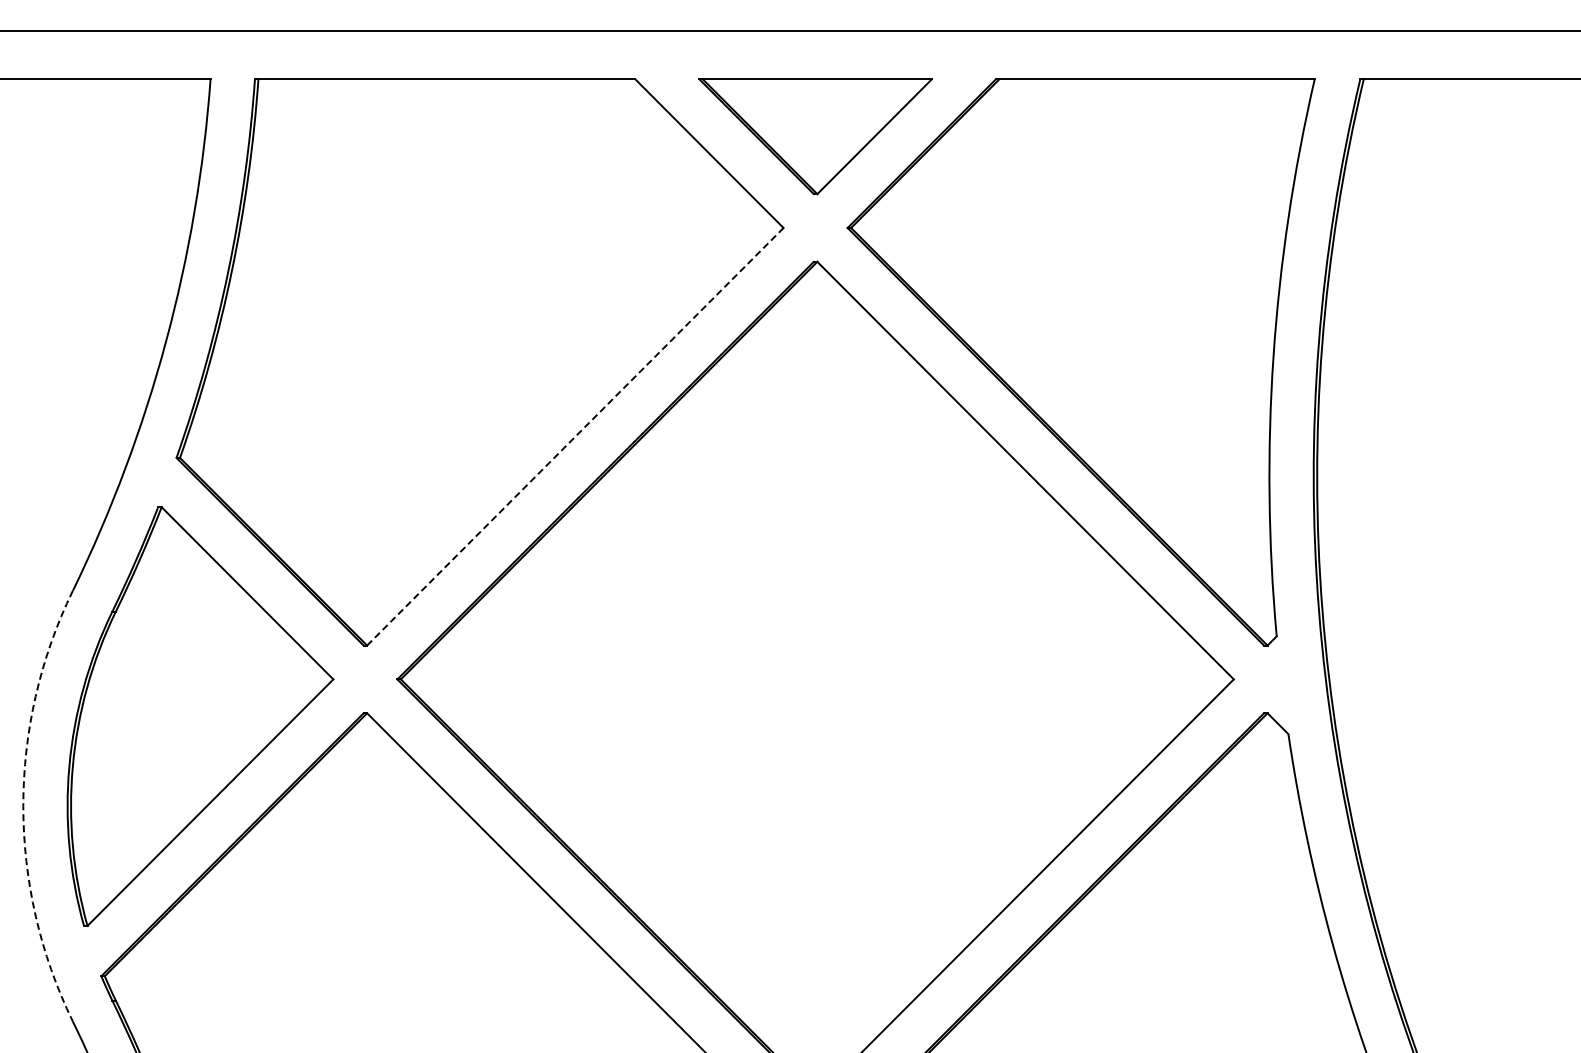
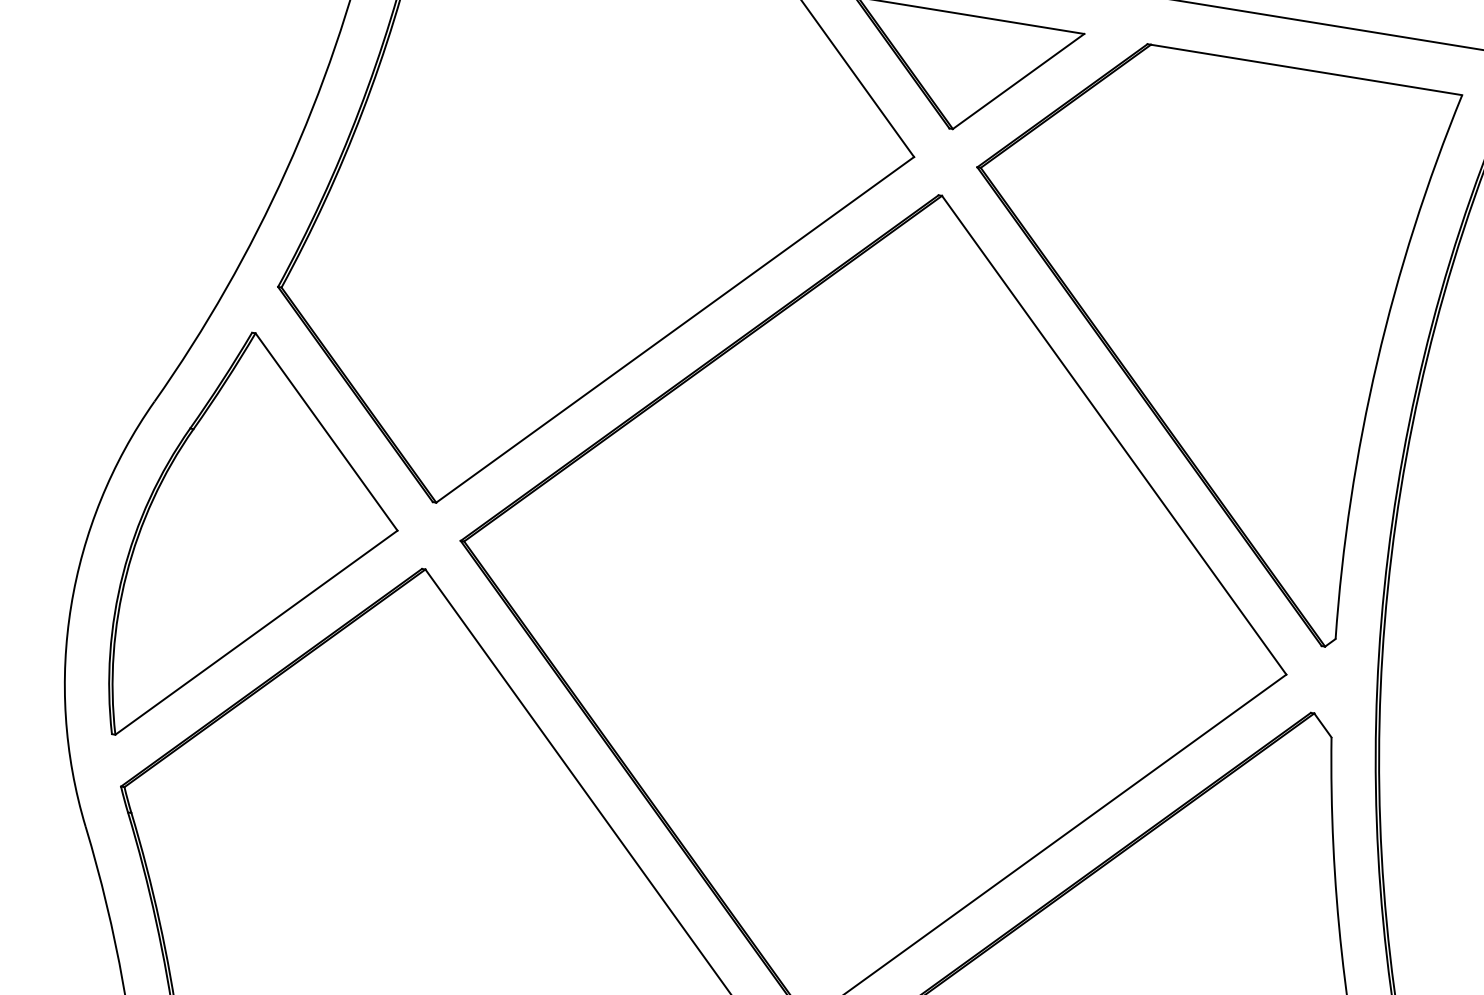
line: (575, 436) -> (675, 329), dashed -> solid
arc: (23, 806) -> (71, 606), dashed -> solid

